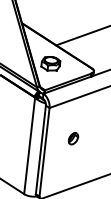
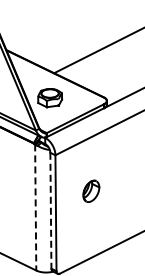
part: (72, 138) -> (90, 190), size x1.4
line: (29, 145) -> (35, 207), solid -> dashed
line: (40, 149) -> (50, 210), solid -> dashed

